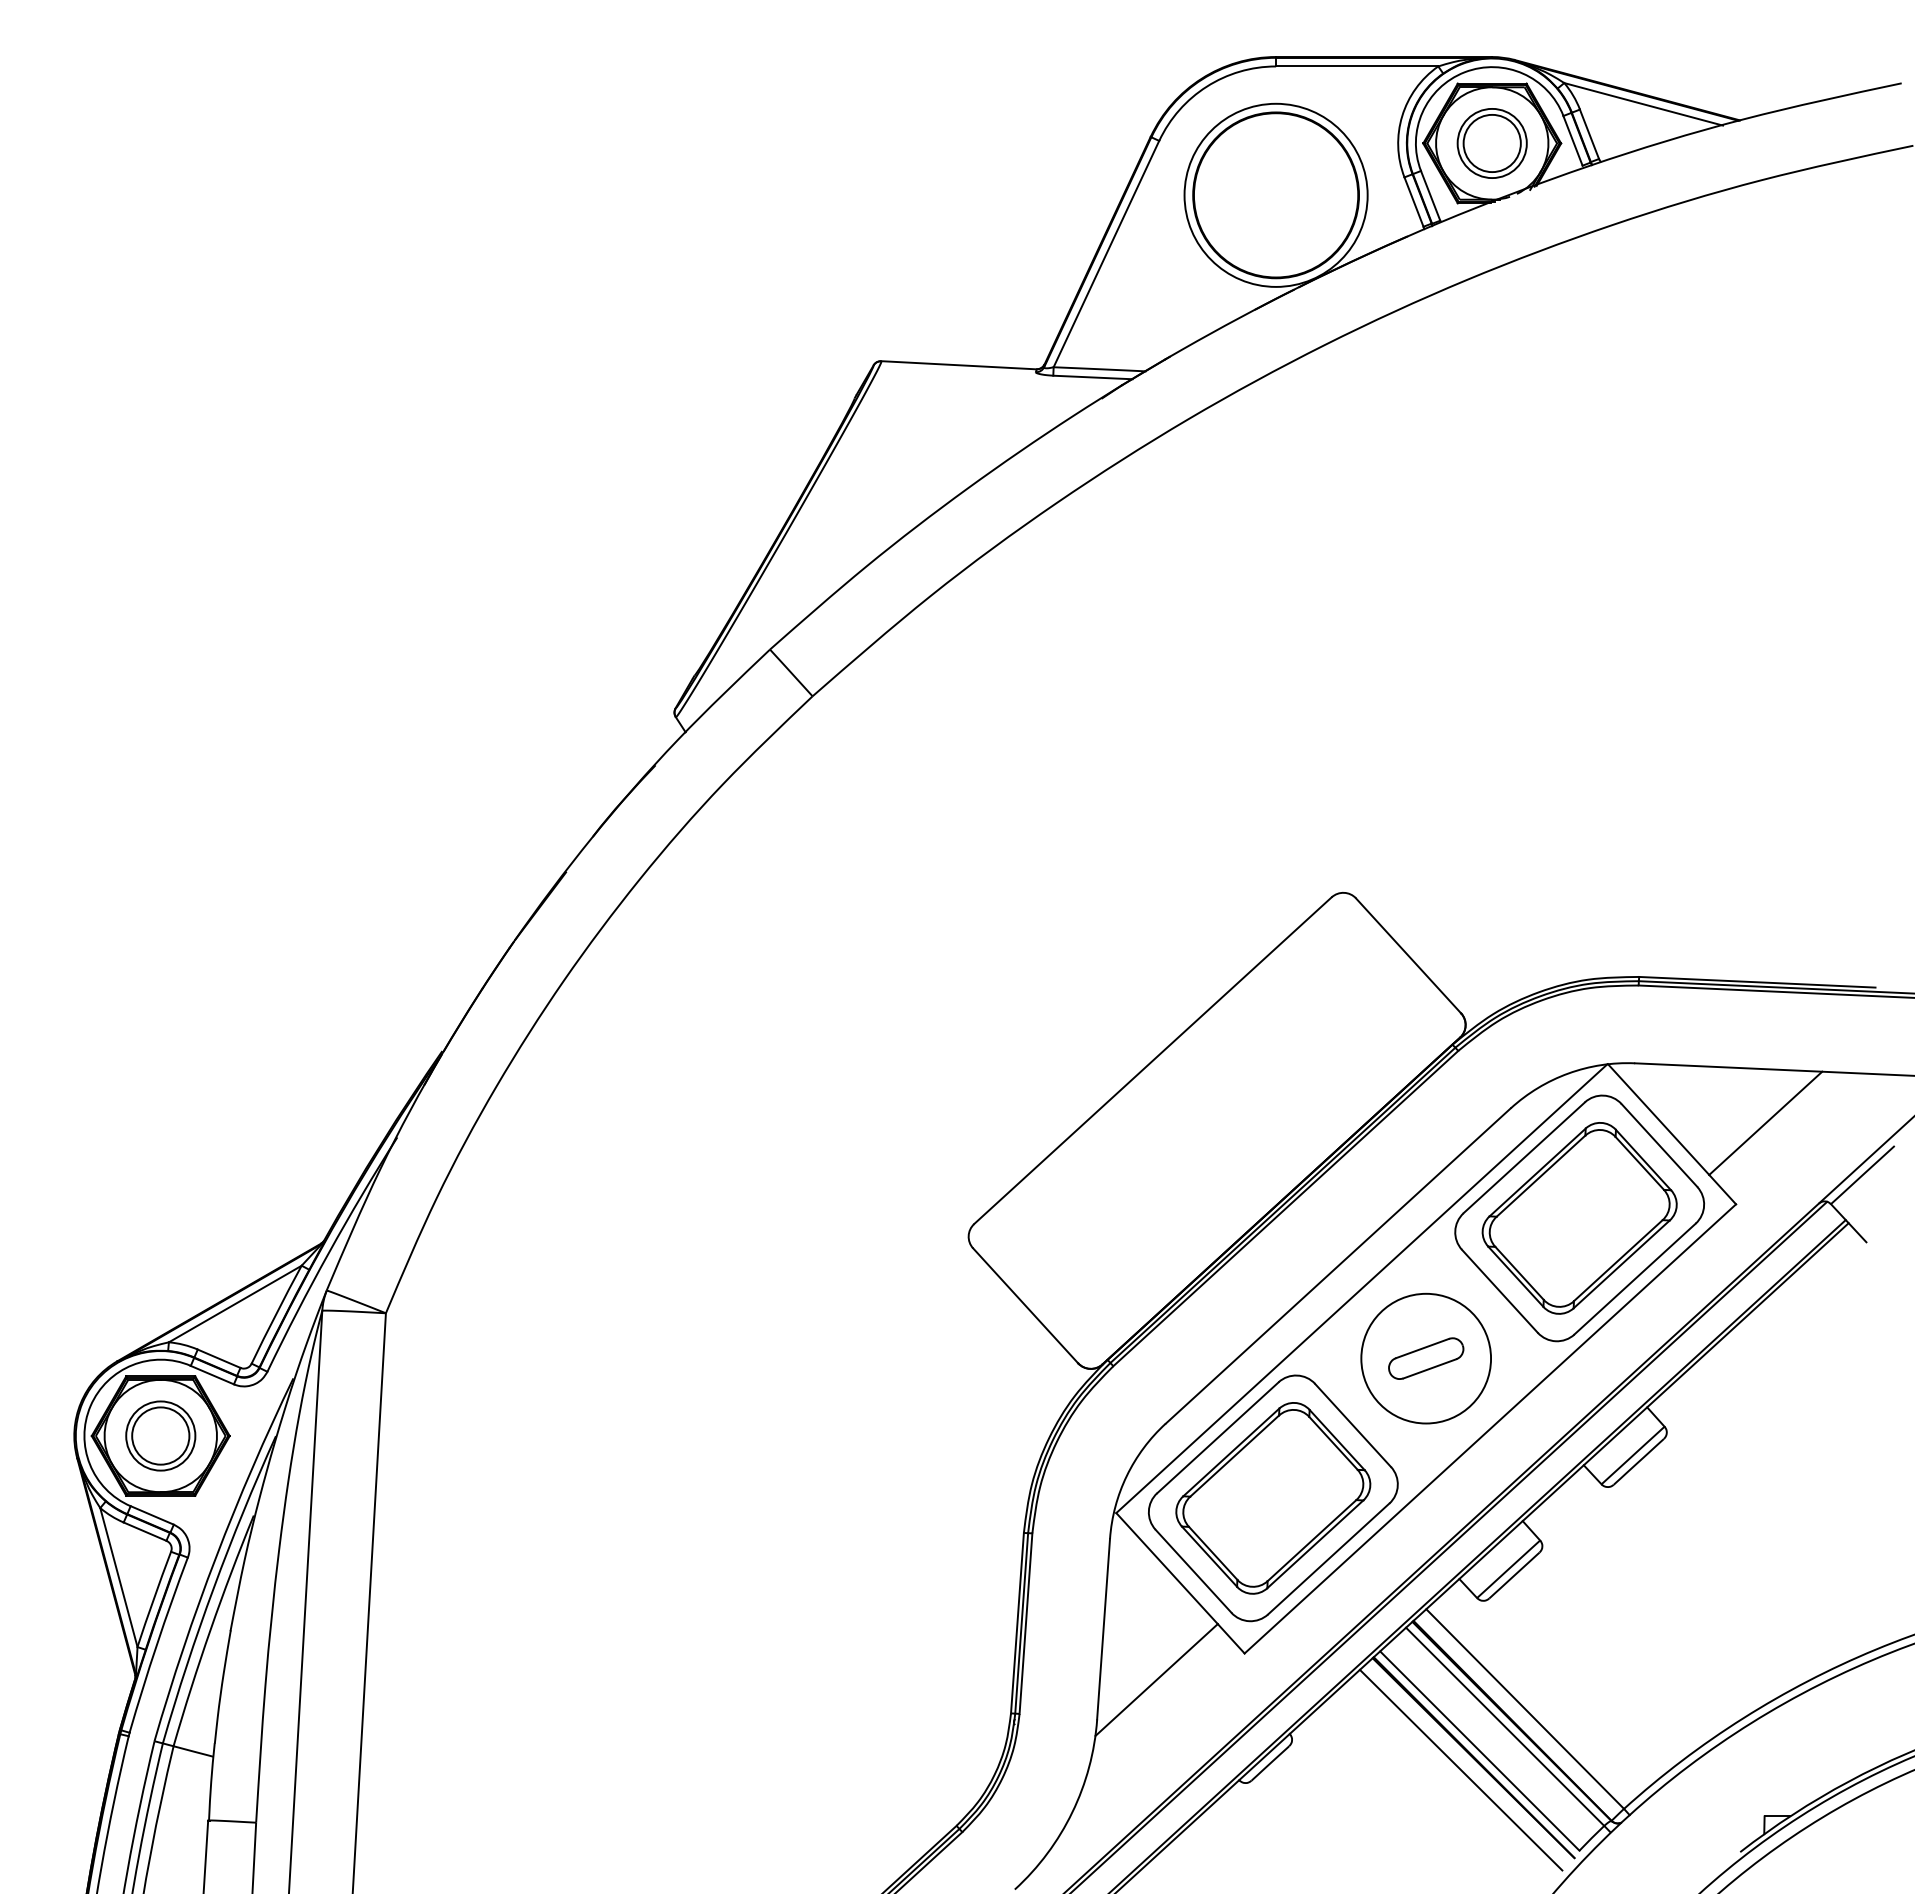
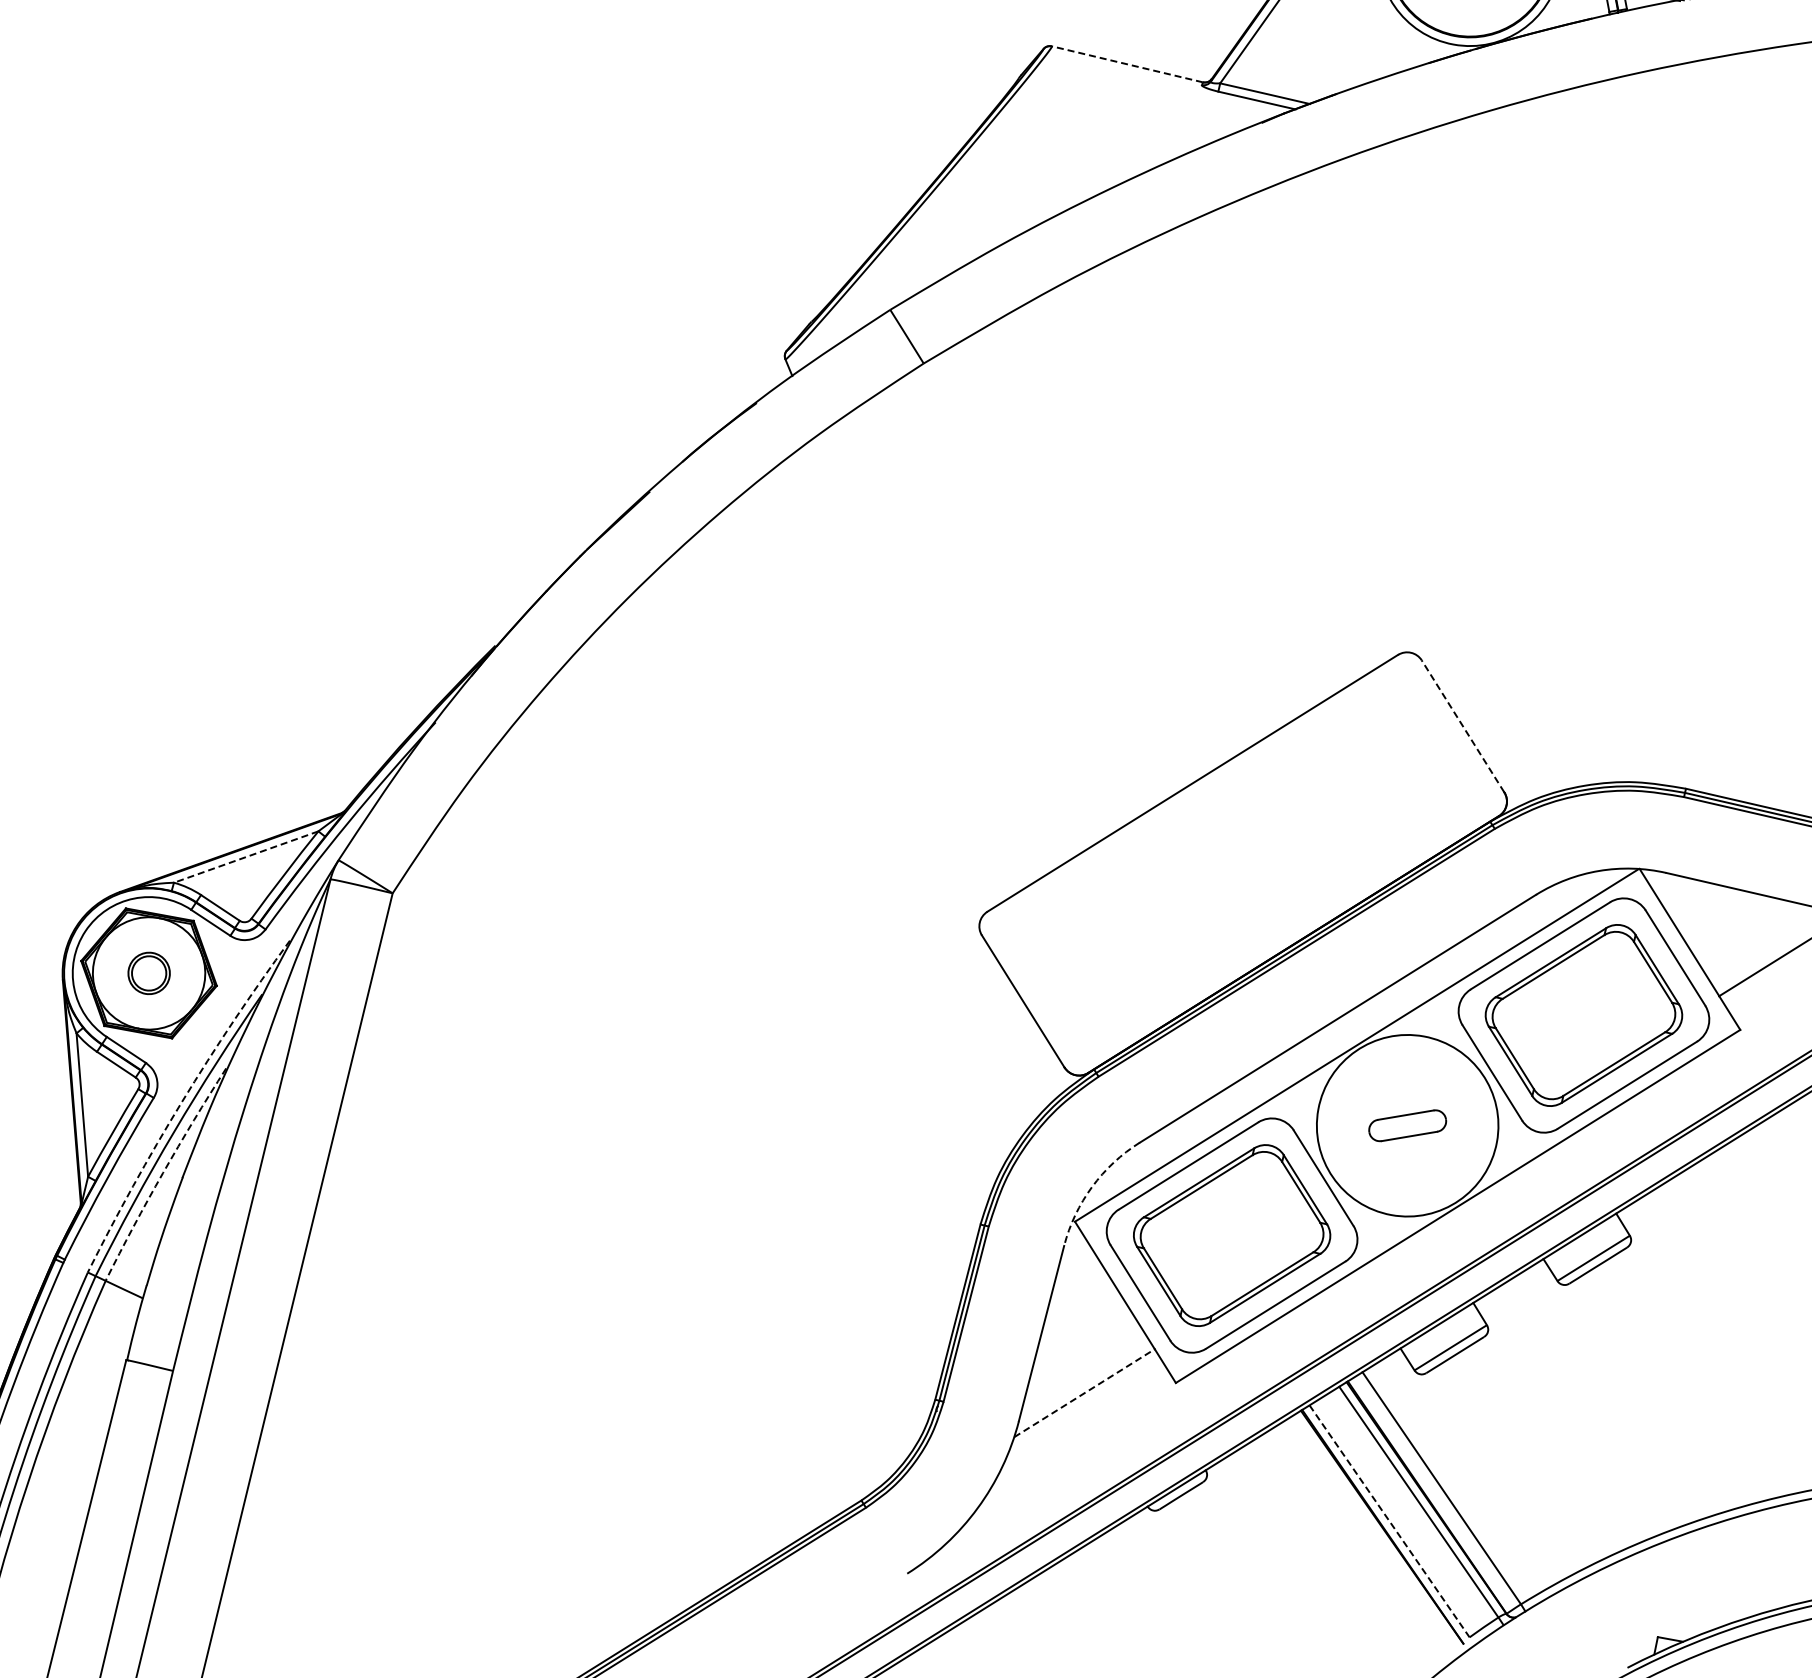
line: (958, 365) -> (1126, 64), solid -> dashed
line: (1408, 955) -> (1463, 726), solid -> dashed
line: (235, 1304) -> (246, 857), solid -> dashed
circle: (1426, 1358) -> (1407, 1125), size x1.4
part: (160, 1435) -> (148, 972), size x0.6
arc: (1126, 1475) -> (1091, 1186), solid -> dashed
arc: (216, 1556) -> (182, 1101), solid -> dashed
arc: (210, 1629) -> (163, 1172), solid -> dashed
line: (1156, 1680) -> (1084, 1393), solid -> dashed
line: (1479, 1751) -> (1389, 1521), solid -> dashed
line: (1460, 1769) -> (1367, 1536), removed

